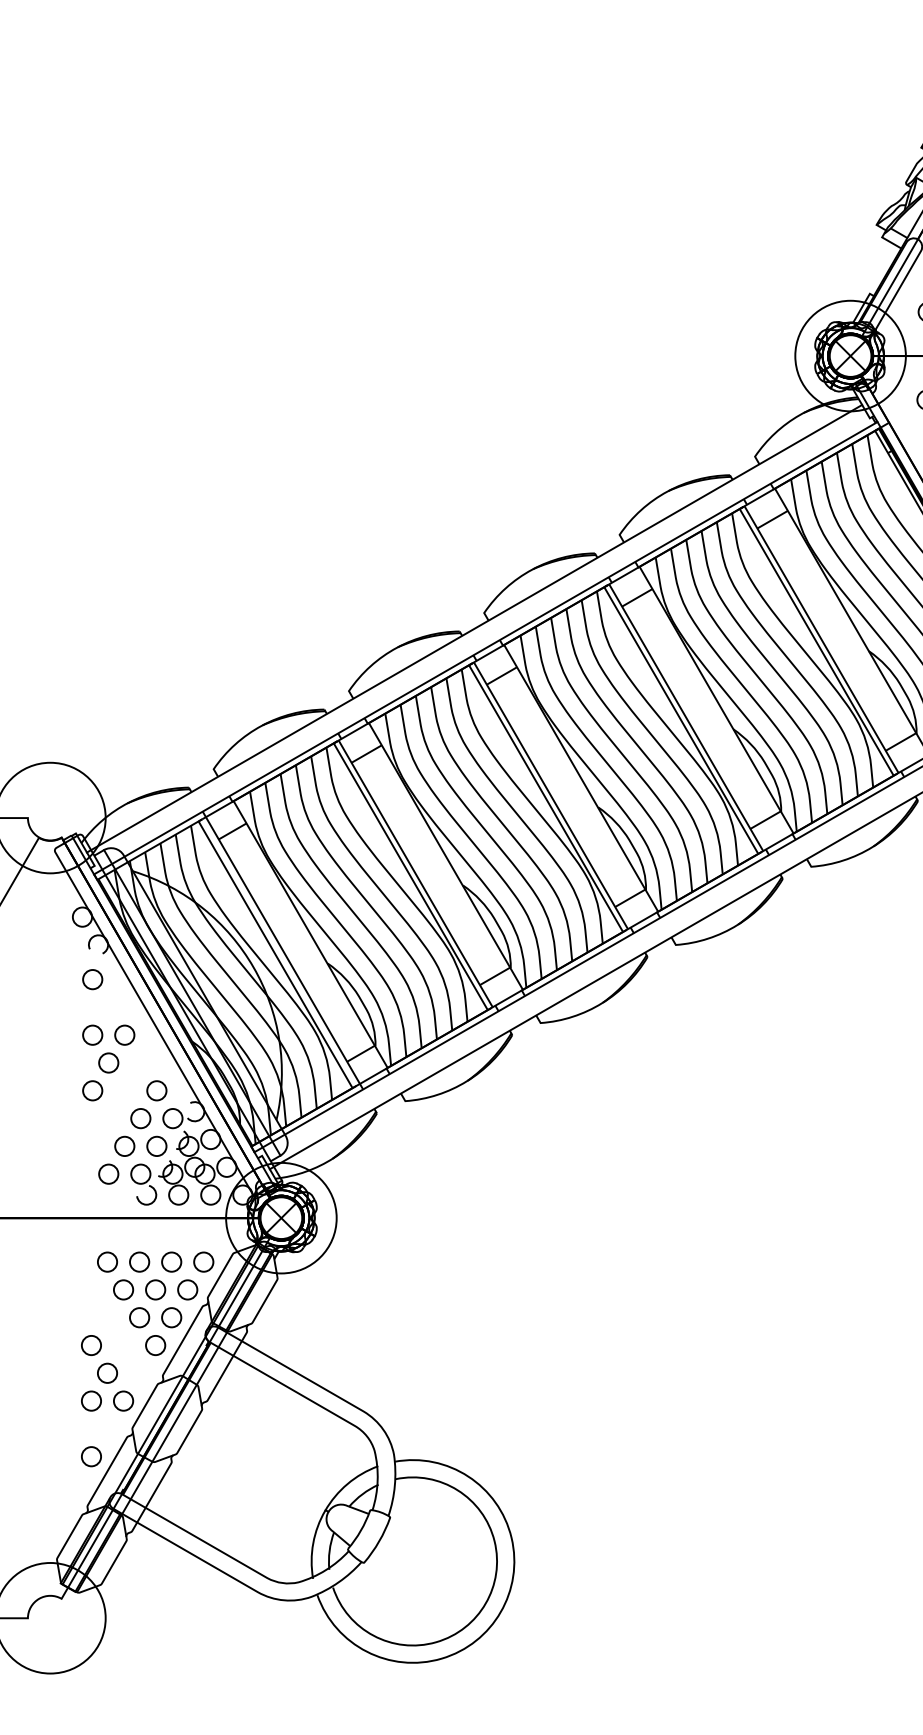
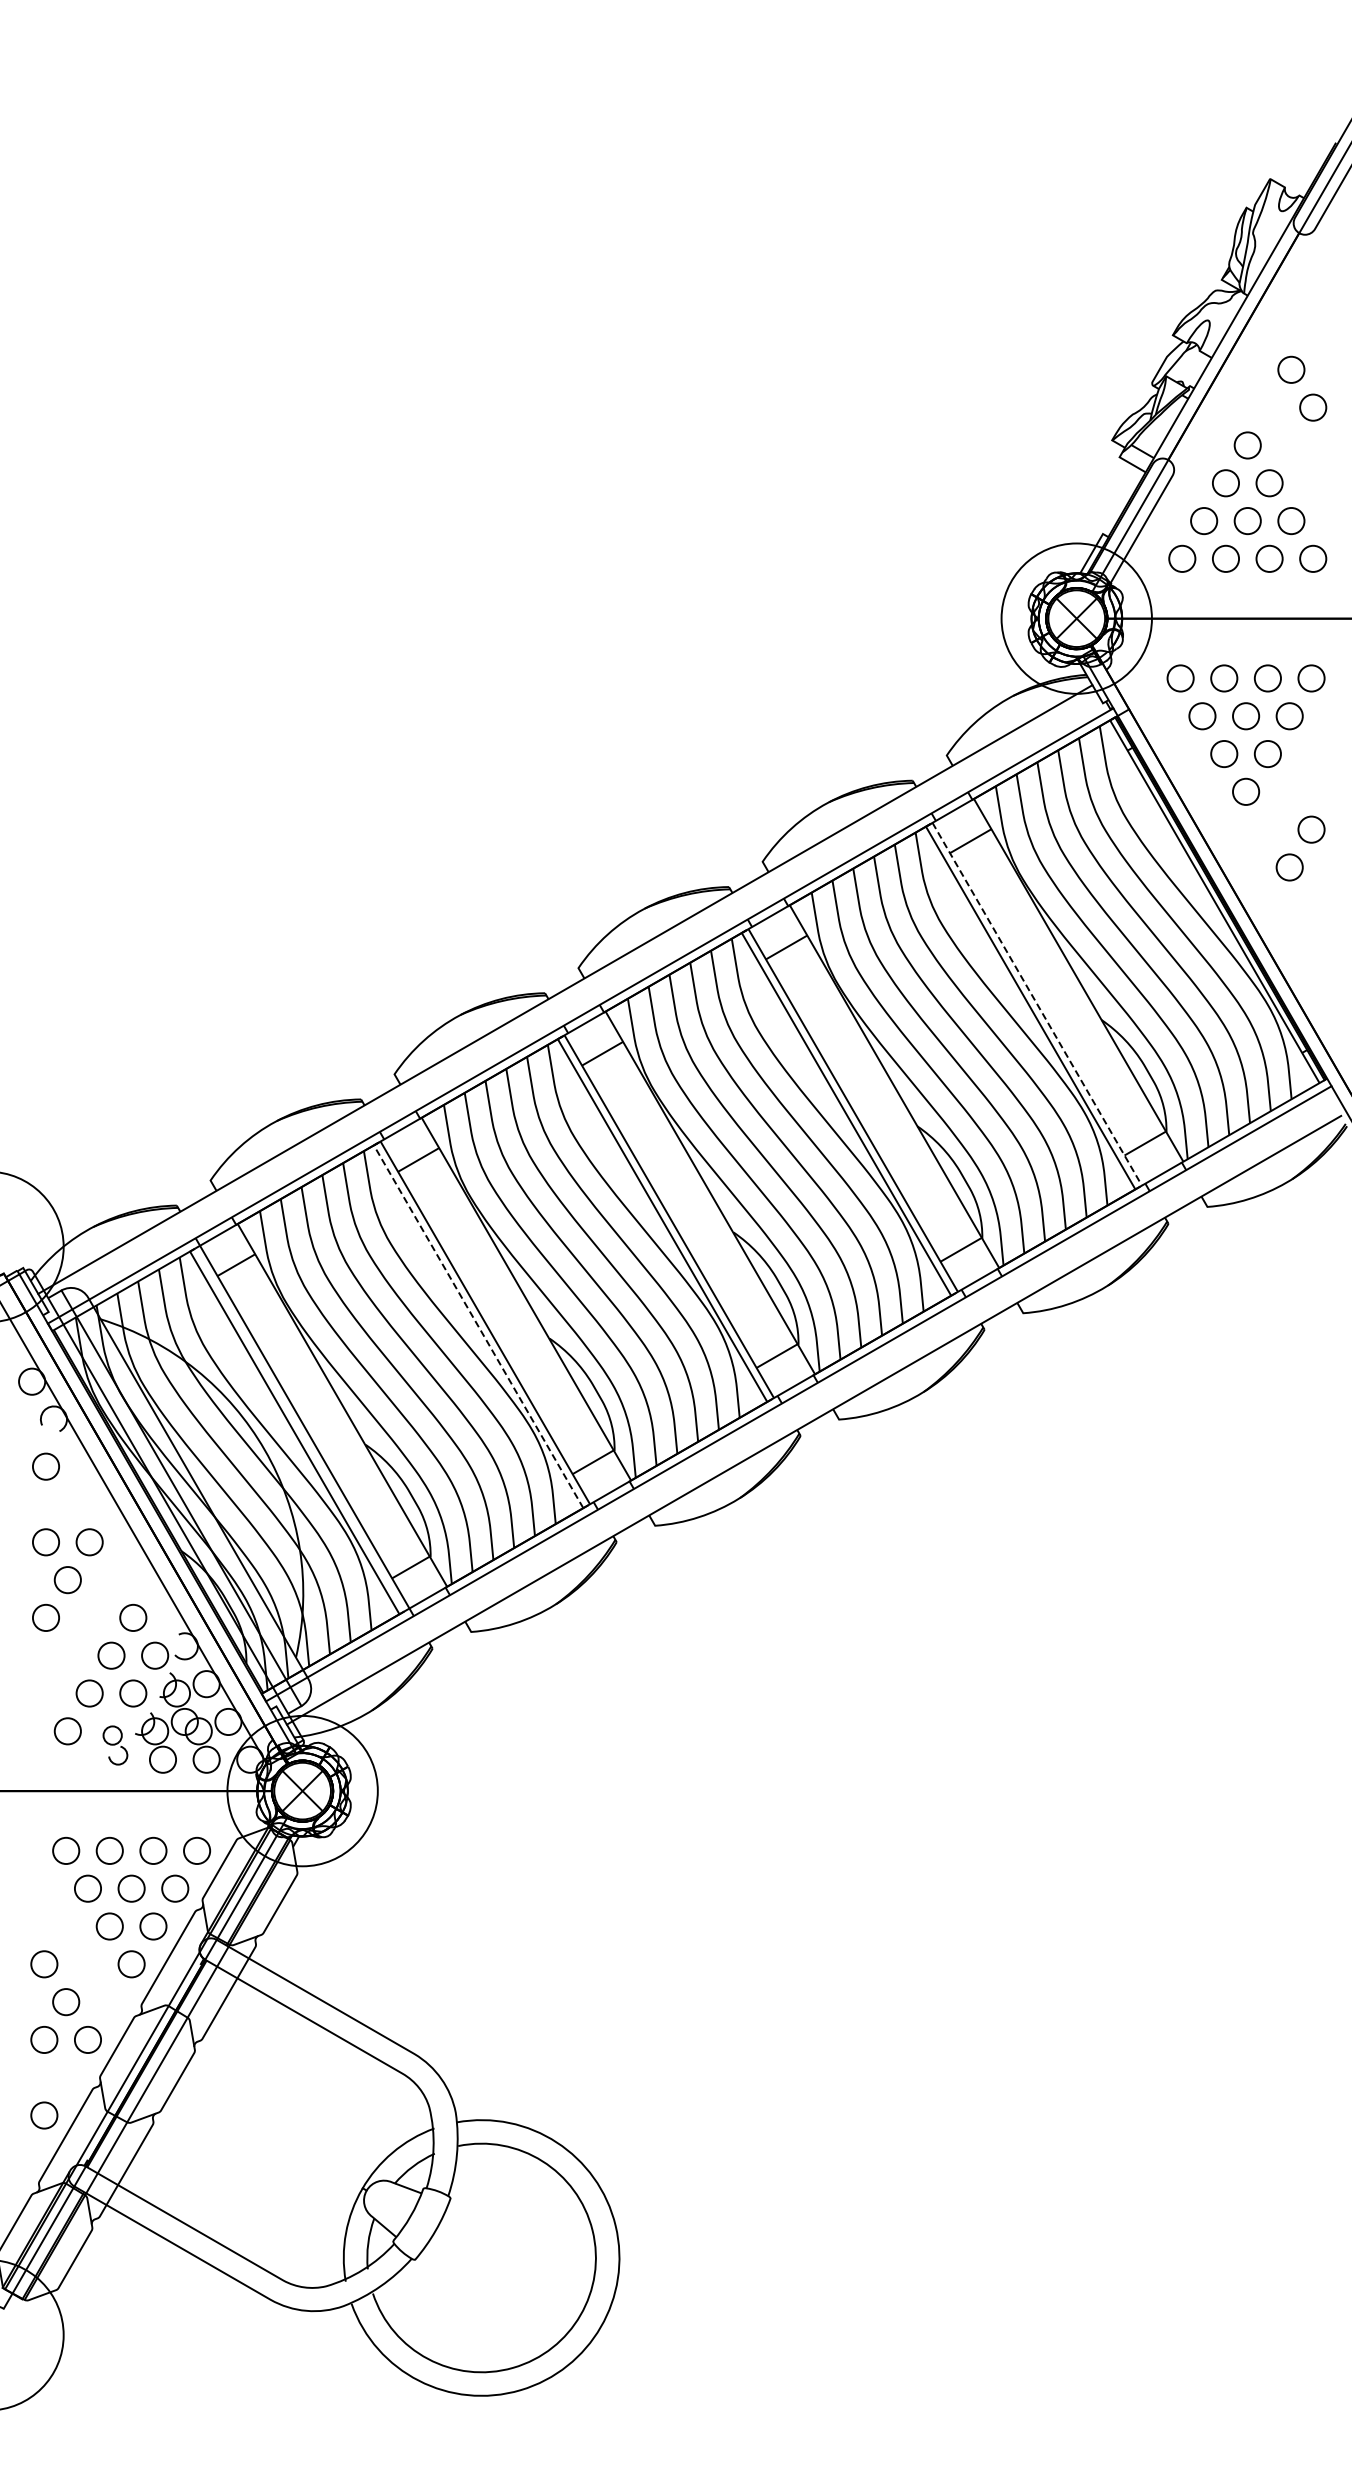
line: (821, 639) -> (1037, 1004), solid -> dashed
line: (410, 876) -> (478, 1326), solid -> dashed
part: (143, 1184) -> (115, 1745), size x0.7

